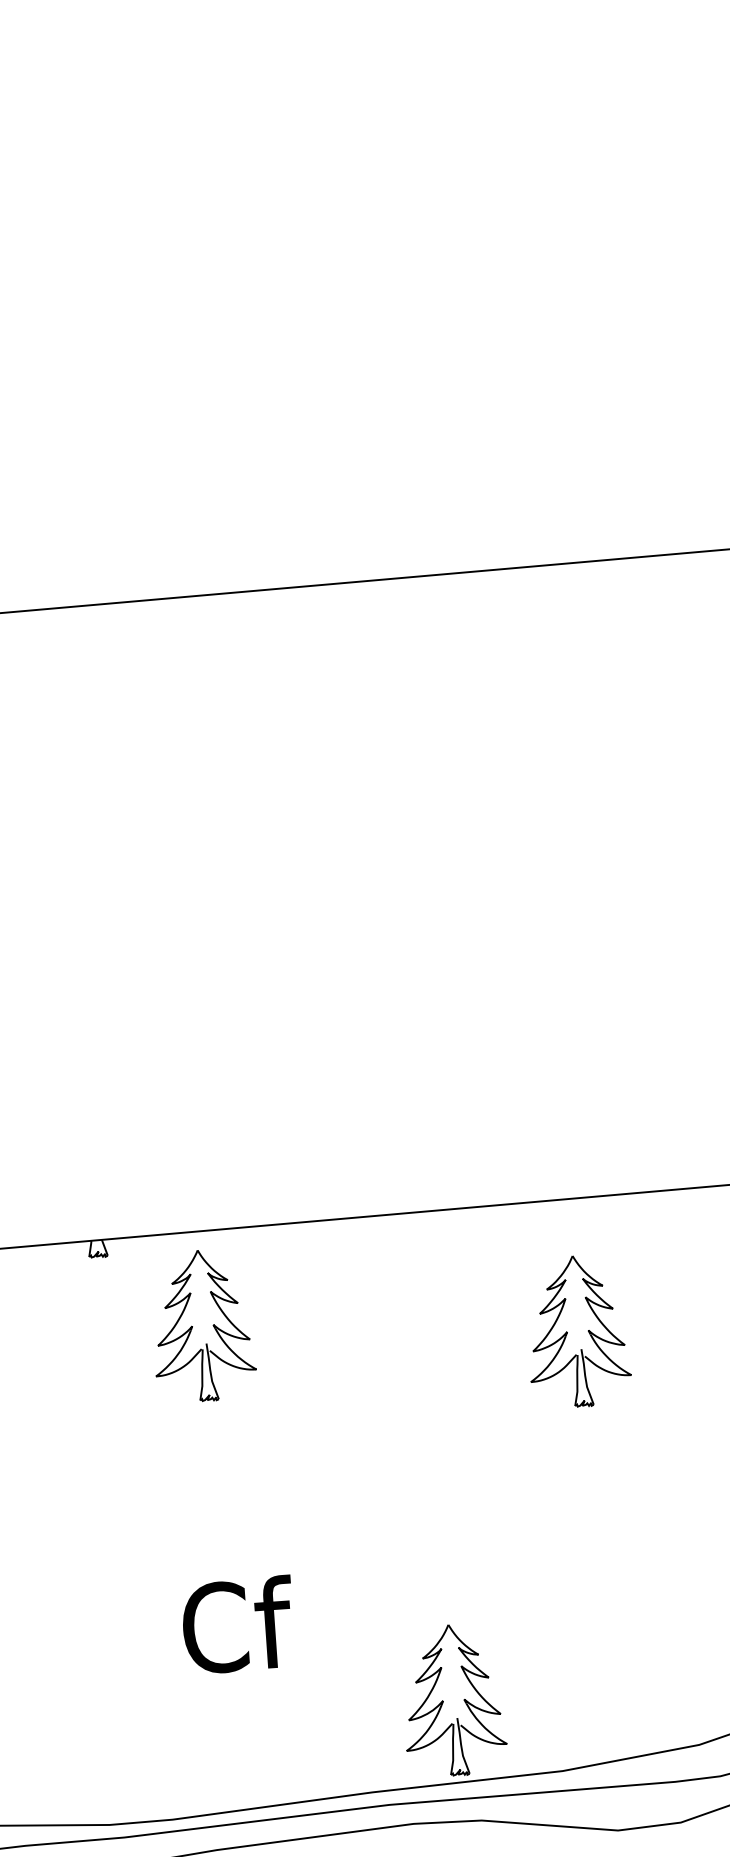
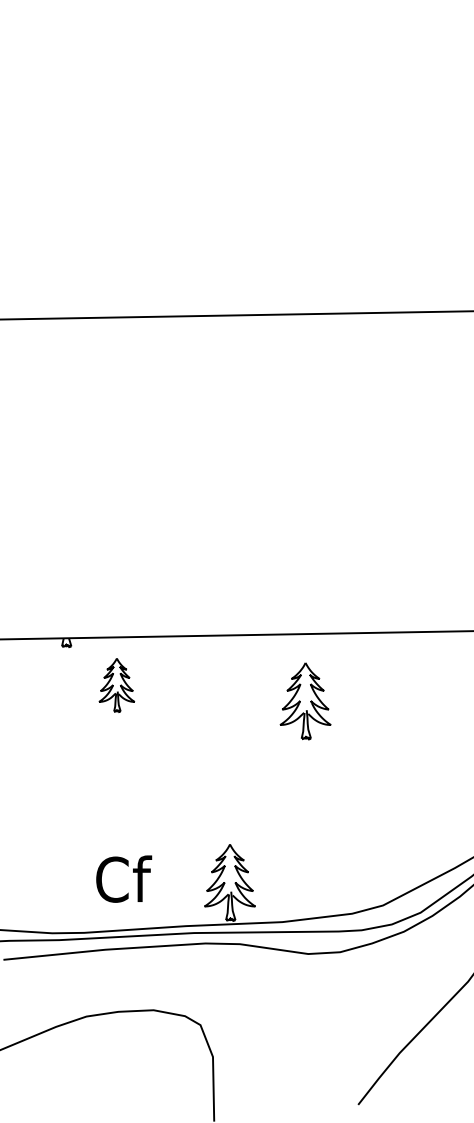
part: (202, 1326) -> (116, 685), size x0.7
text: (238, 1623) -> (124, 878), moved

